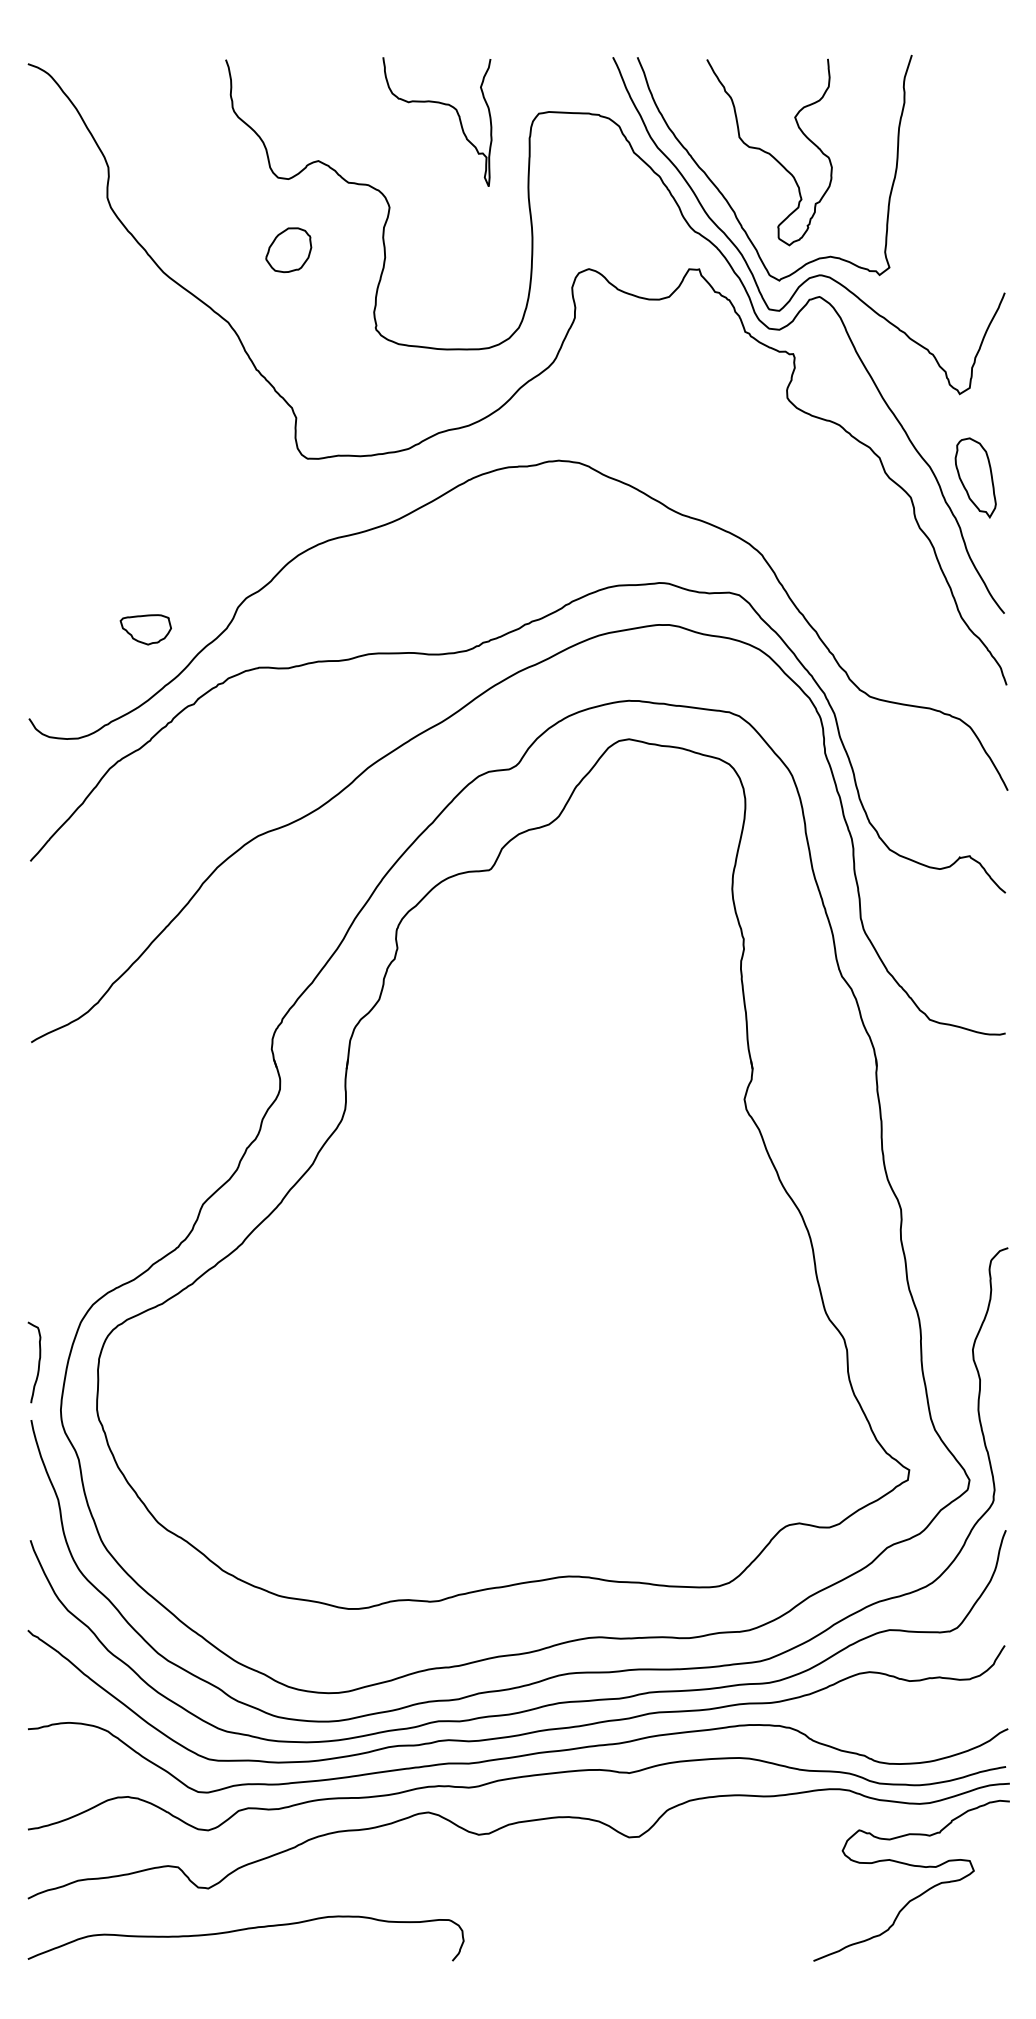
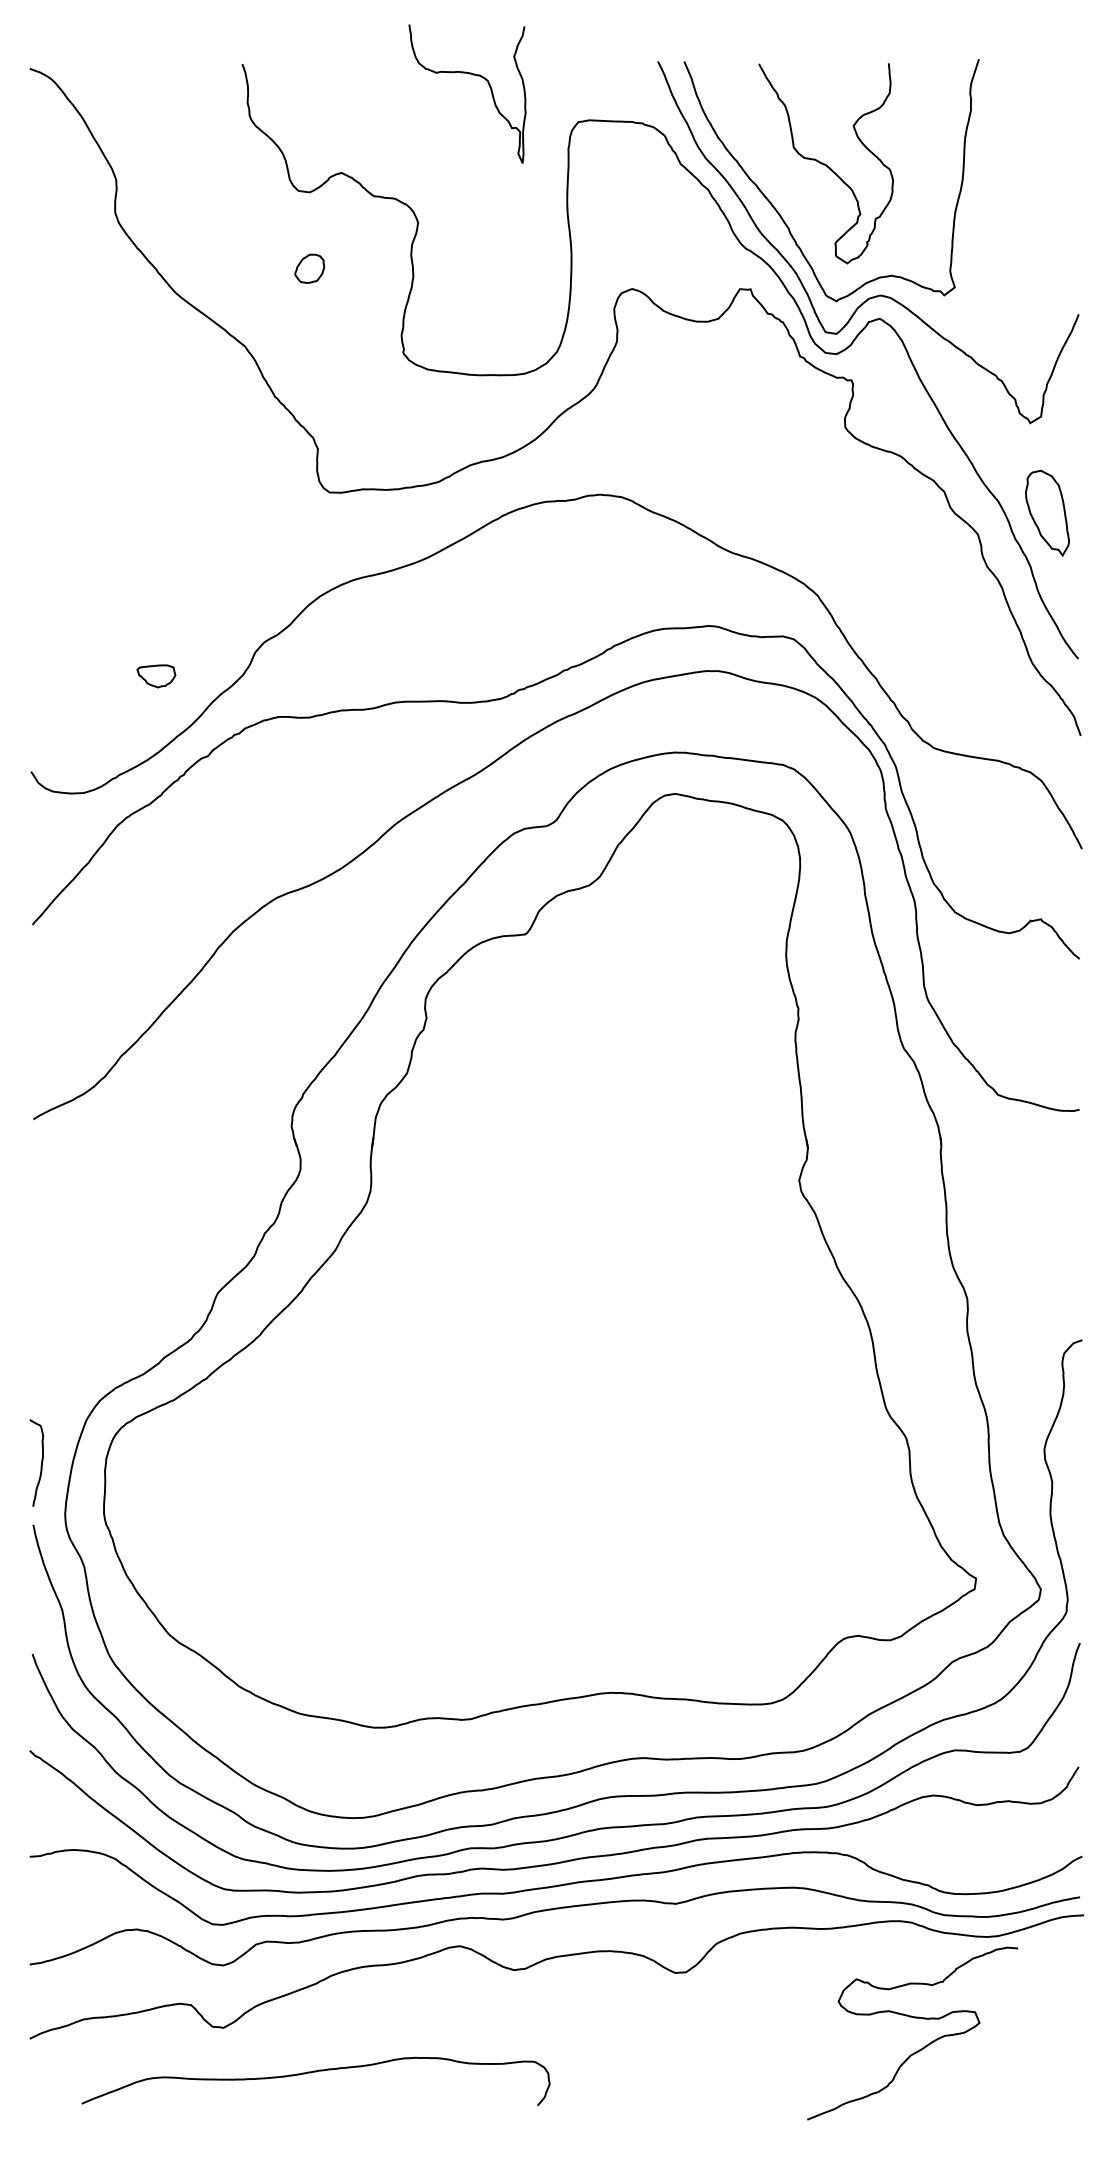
curve: (443, 104) -> (473, 75), moved
part: (288, 250) -> (309, 268), size x0.6
part: (145, 629) -> (156, 676), size x0.7
curve: (913, 1866) -> (914, 2018), moved
curve: (245, 1930) -> (315, 2072), moved

